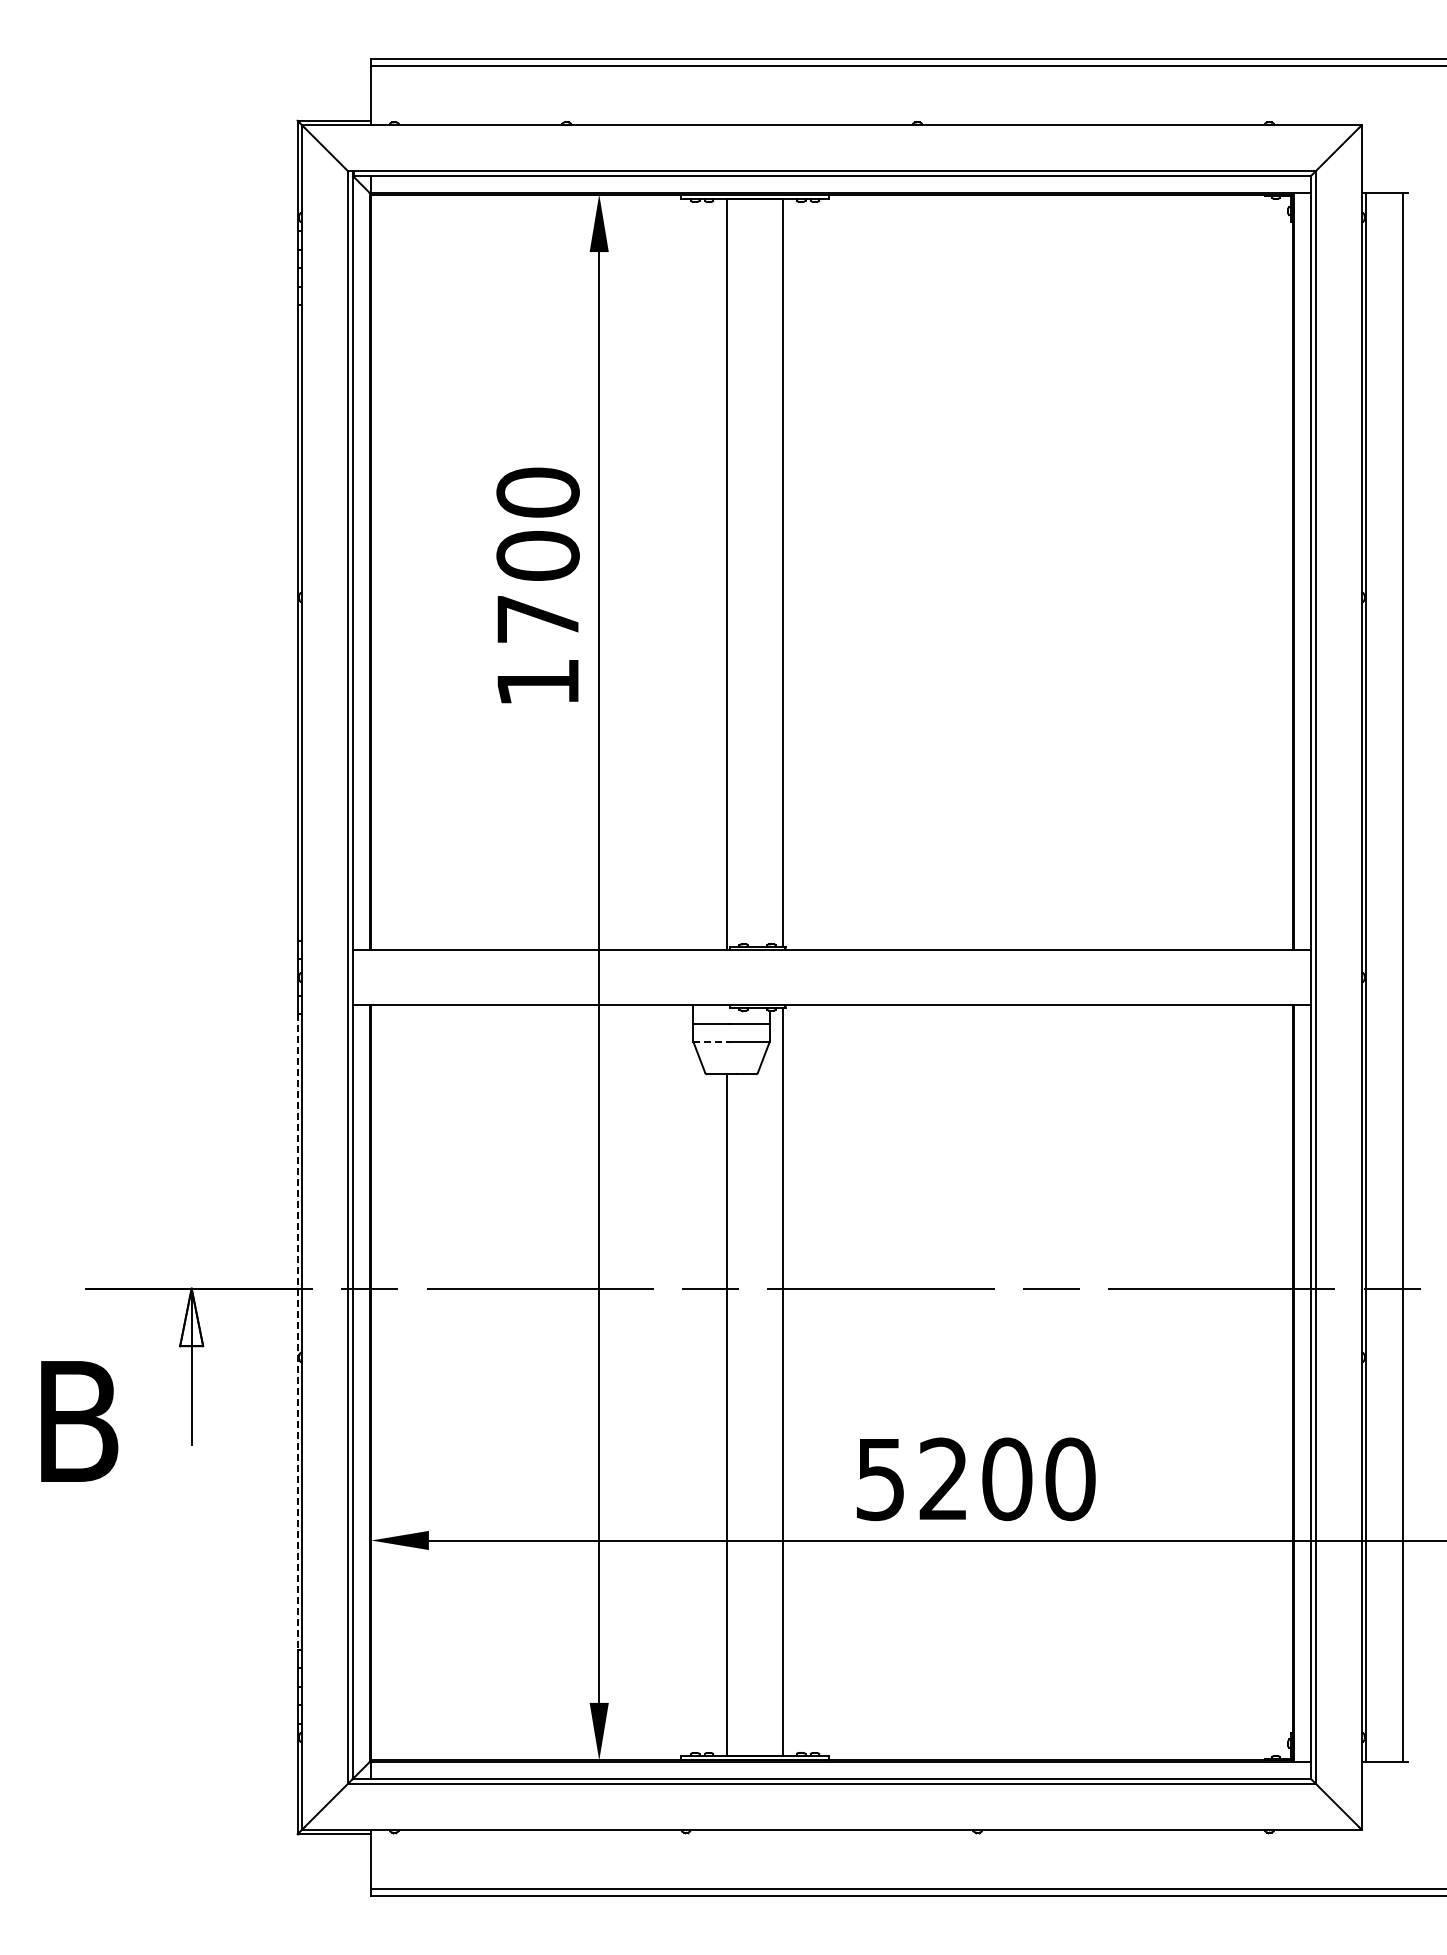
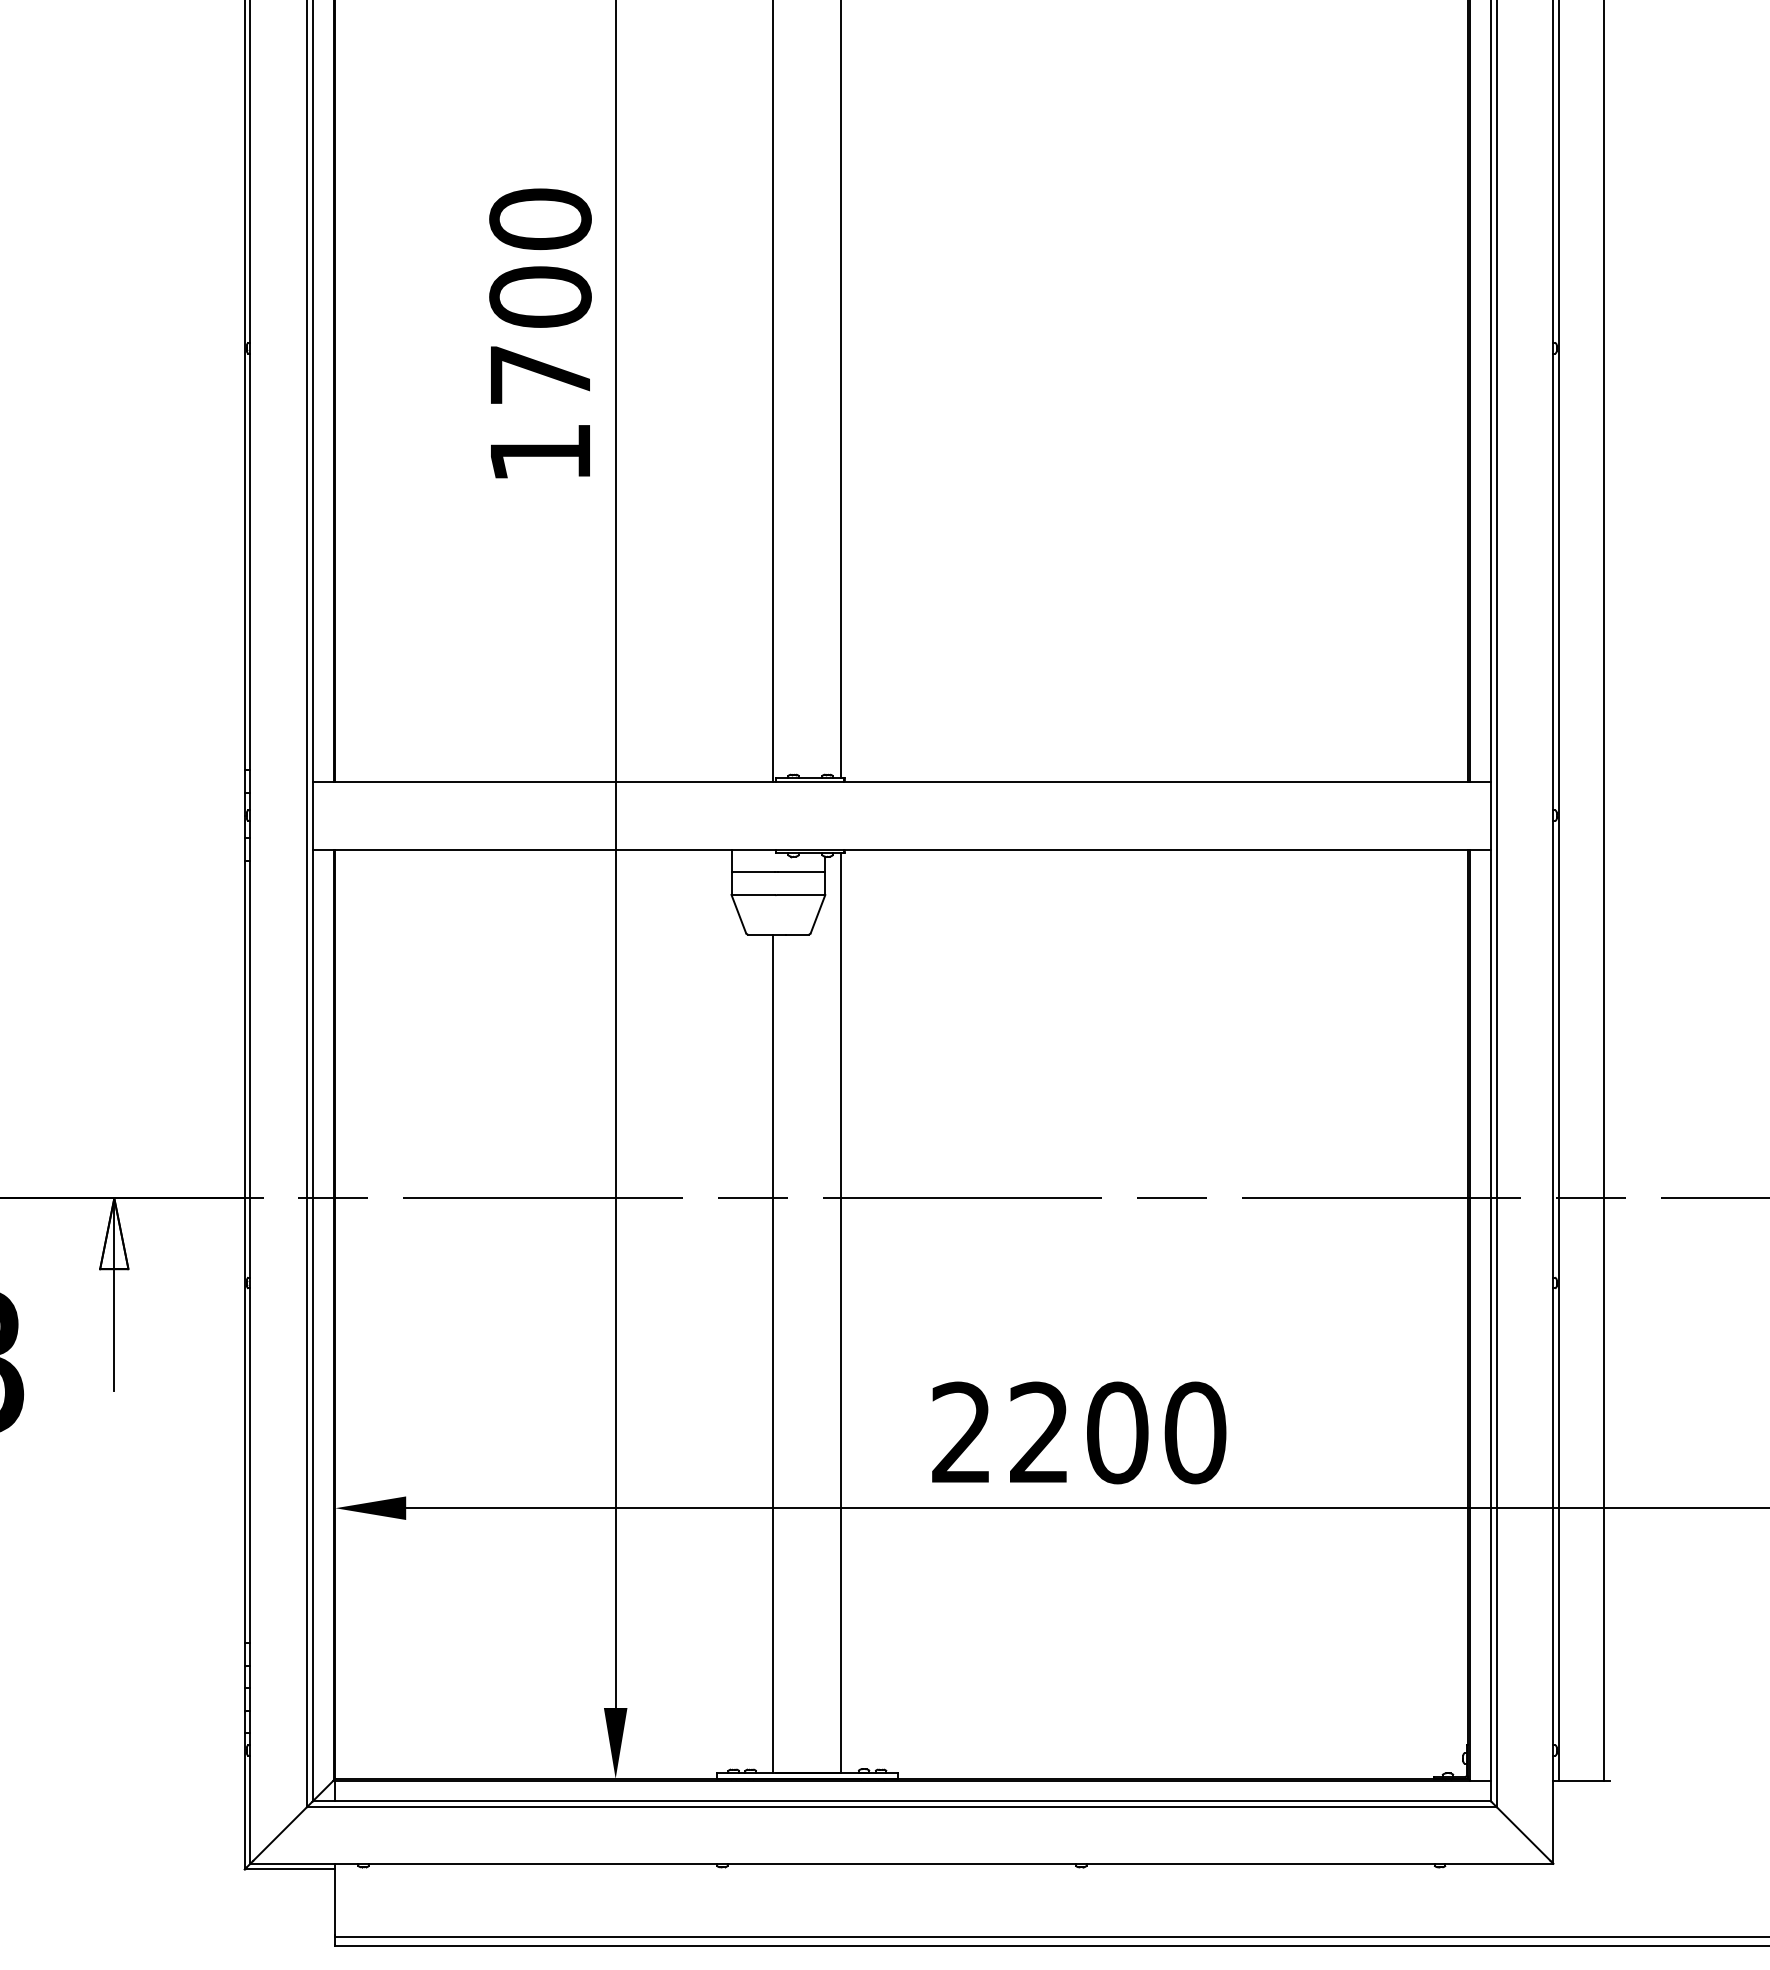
line: (711, 1041) -> (753, 894), dashed -> solid
line: (297, 1332) -> (244, 1252), dashed -> solid
text: (879, 1479) -> (960, 1433), 5200 -> 2200

